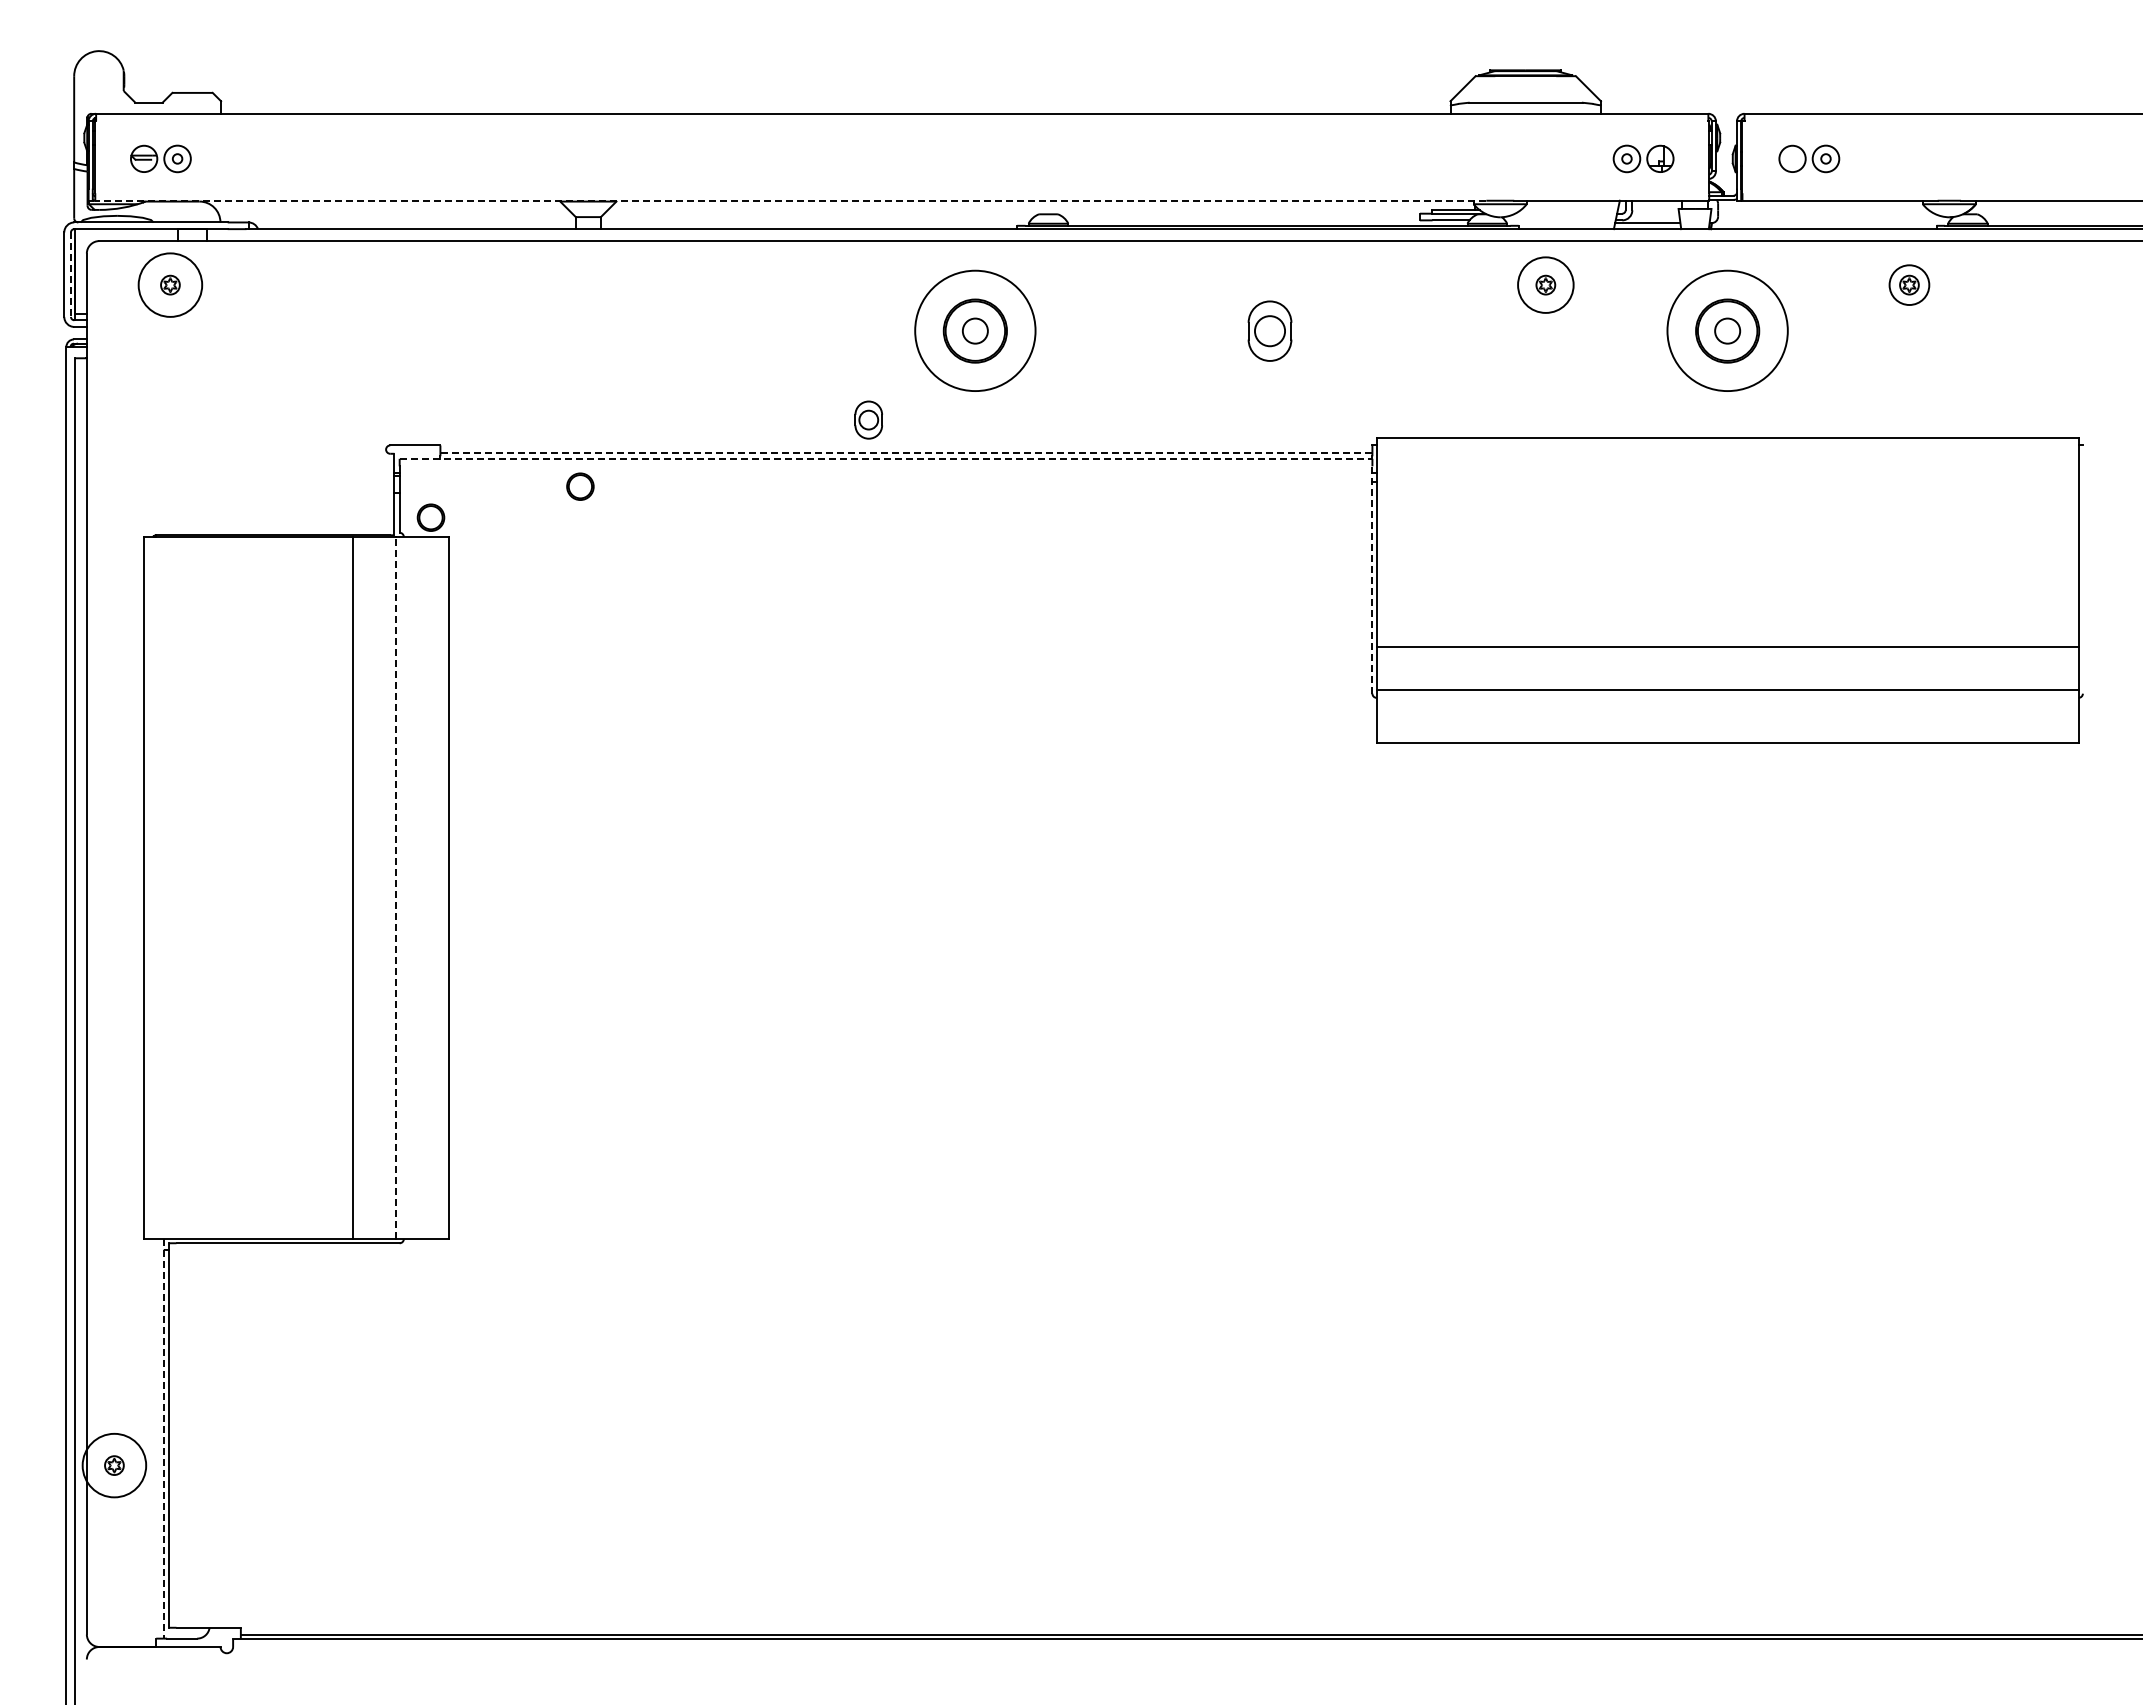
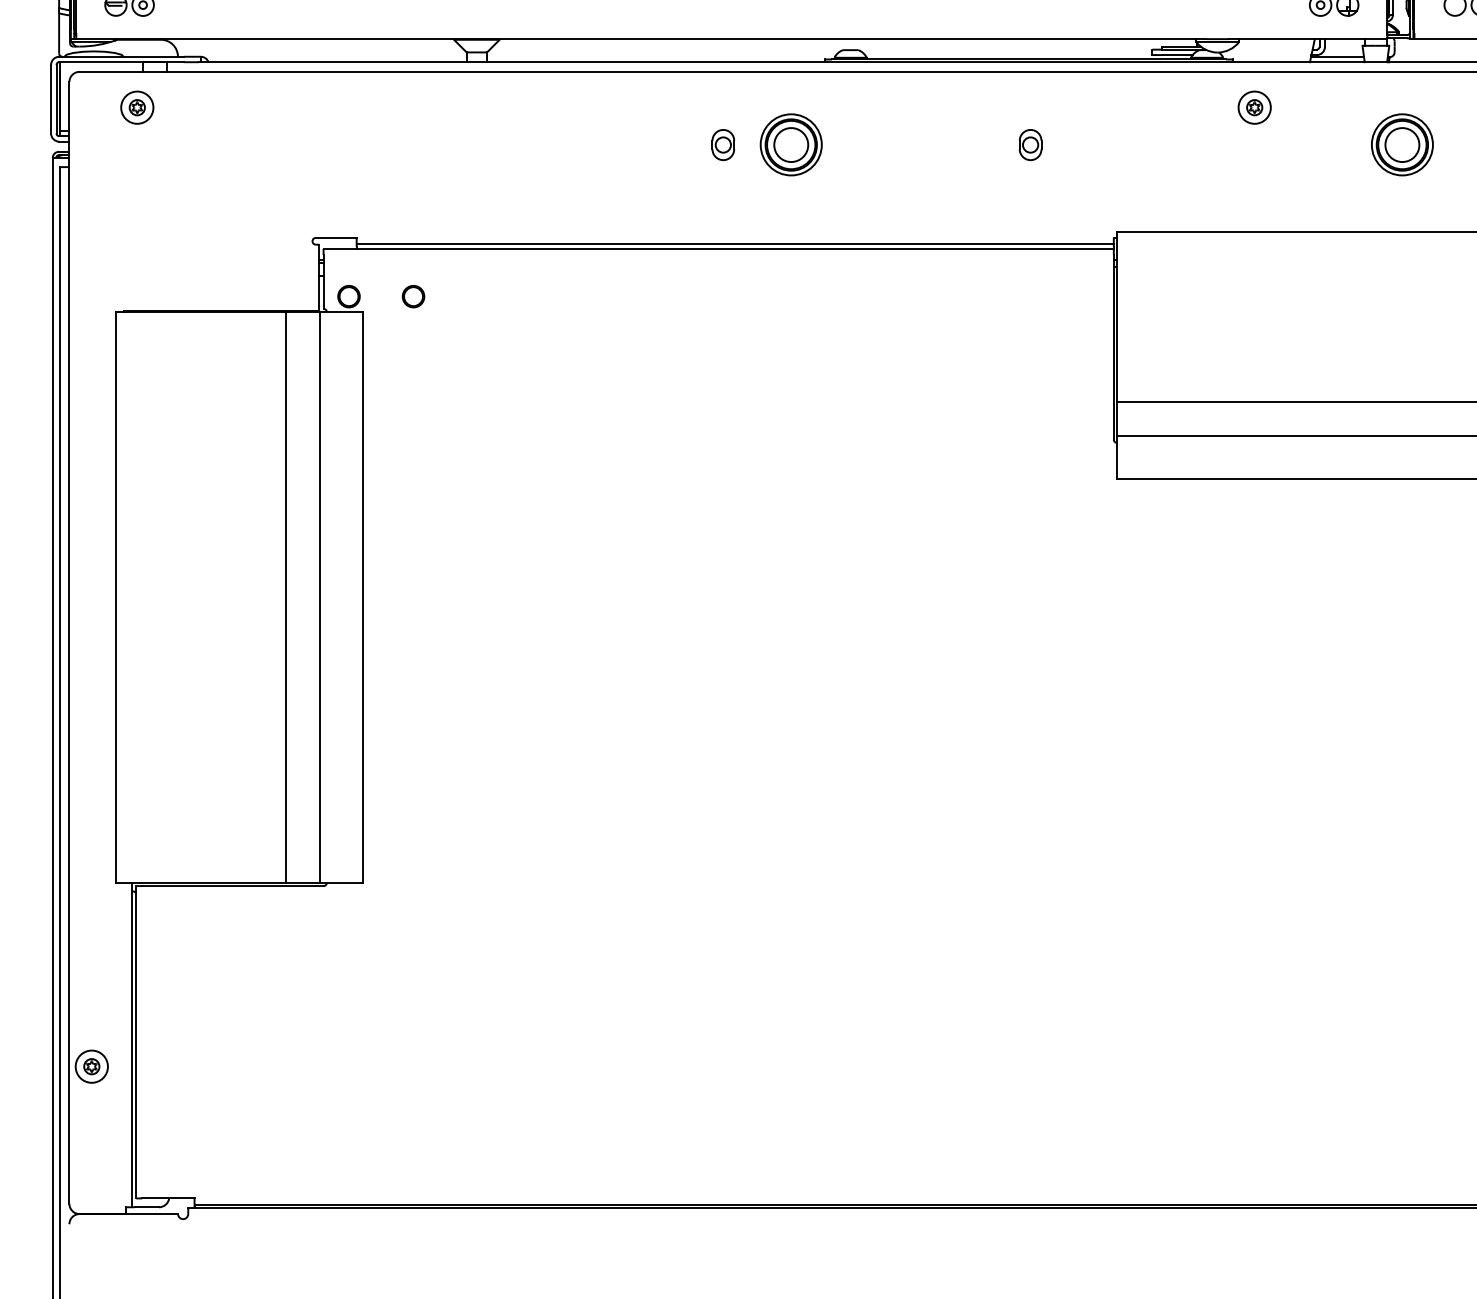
line: (790, 200) -> (641, 38), dashed -> solid
line: (70, 275) -> (56, 99), dashed -> solid
circle: (170, 285) -> (137, 107), size x0.62
circle: (1545, 285) -> (1254, 107), size x0.71
circle: (974, 330) -> (790, 144), size x0.62
part: (1269, 330) -> (1030, 144), size x0.62
circle: (1727, 330) -> (1402, 144), size x0.62
circle: (975, 331) -> (791, 145), size x1.67
circle: (1727, 331) -> (1402, 145), size x1.67
part: (868, 419) -> (723, 144), moved
line: (906, 452) -> (735, 243), dashed -> solid
line: (886, 458) -> (719, 248), dashed -> solid
part: (580, 486) -> (413, 296), moved
line: (1372, 580) -> (1113, 347), dashed -> solid
line: (395, 887) -> (320, 597), dashed -> solid
line: (163, 1438) -> (131, 1044), dashed -> solid
circle: (114, 1465) -> (91, 1066), size x0.62

